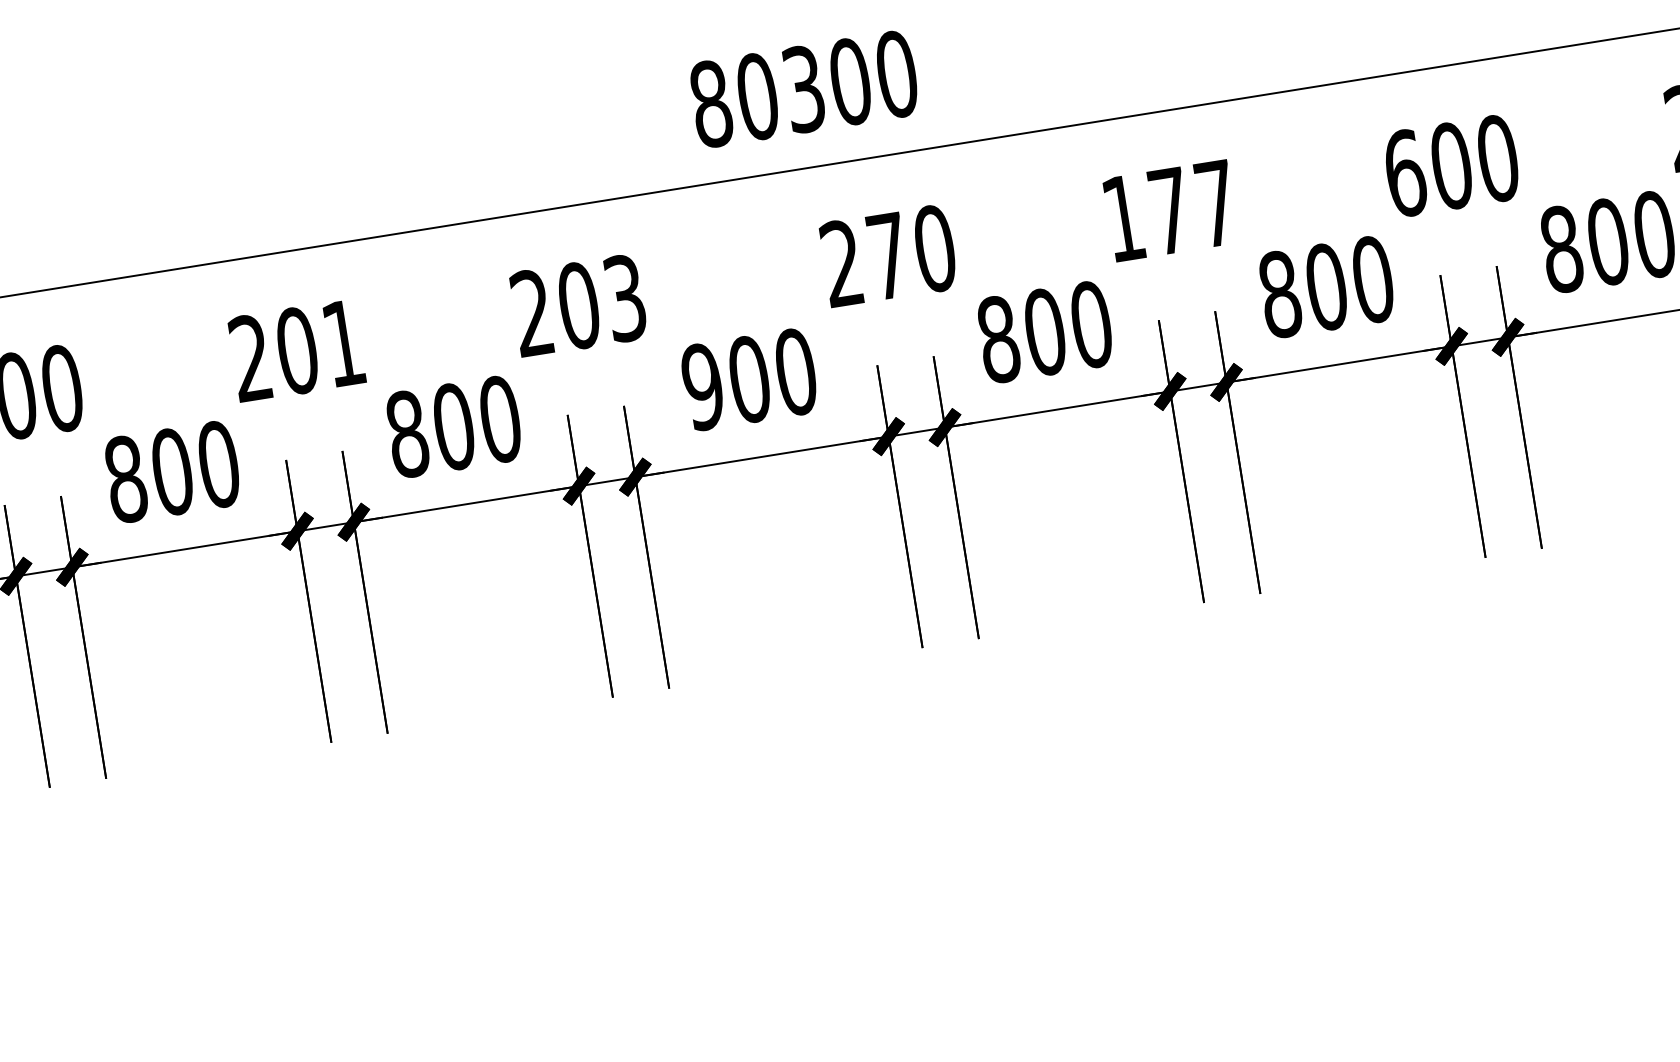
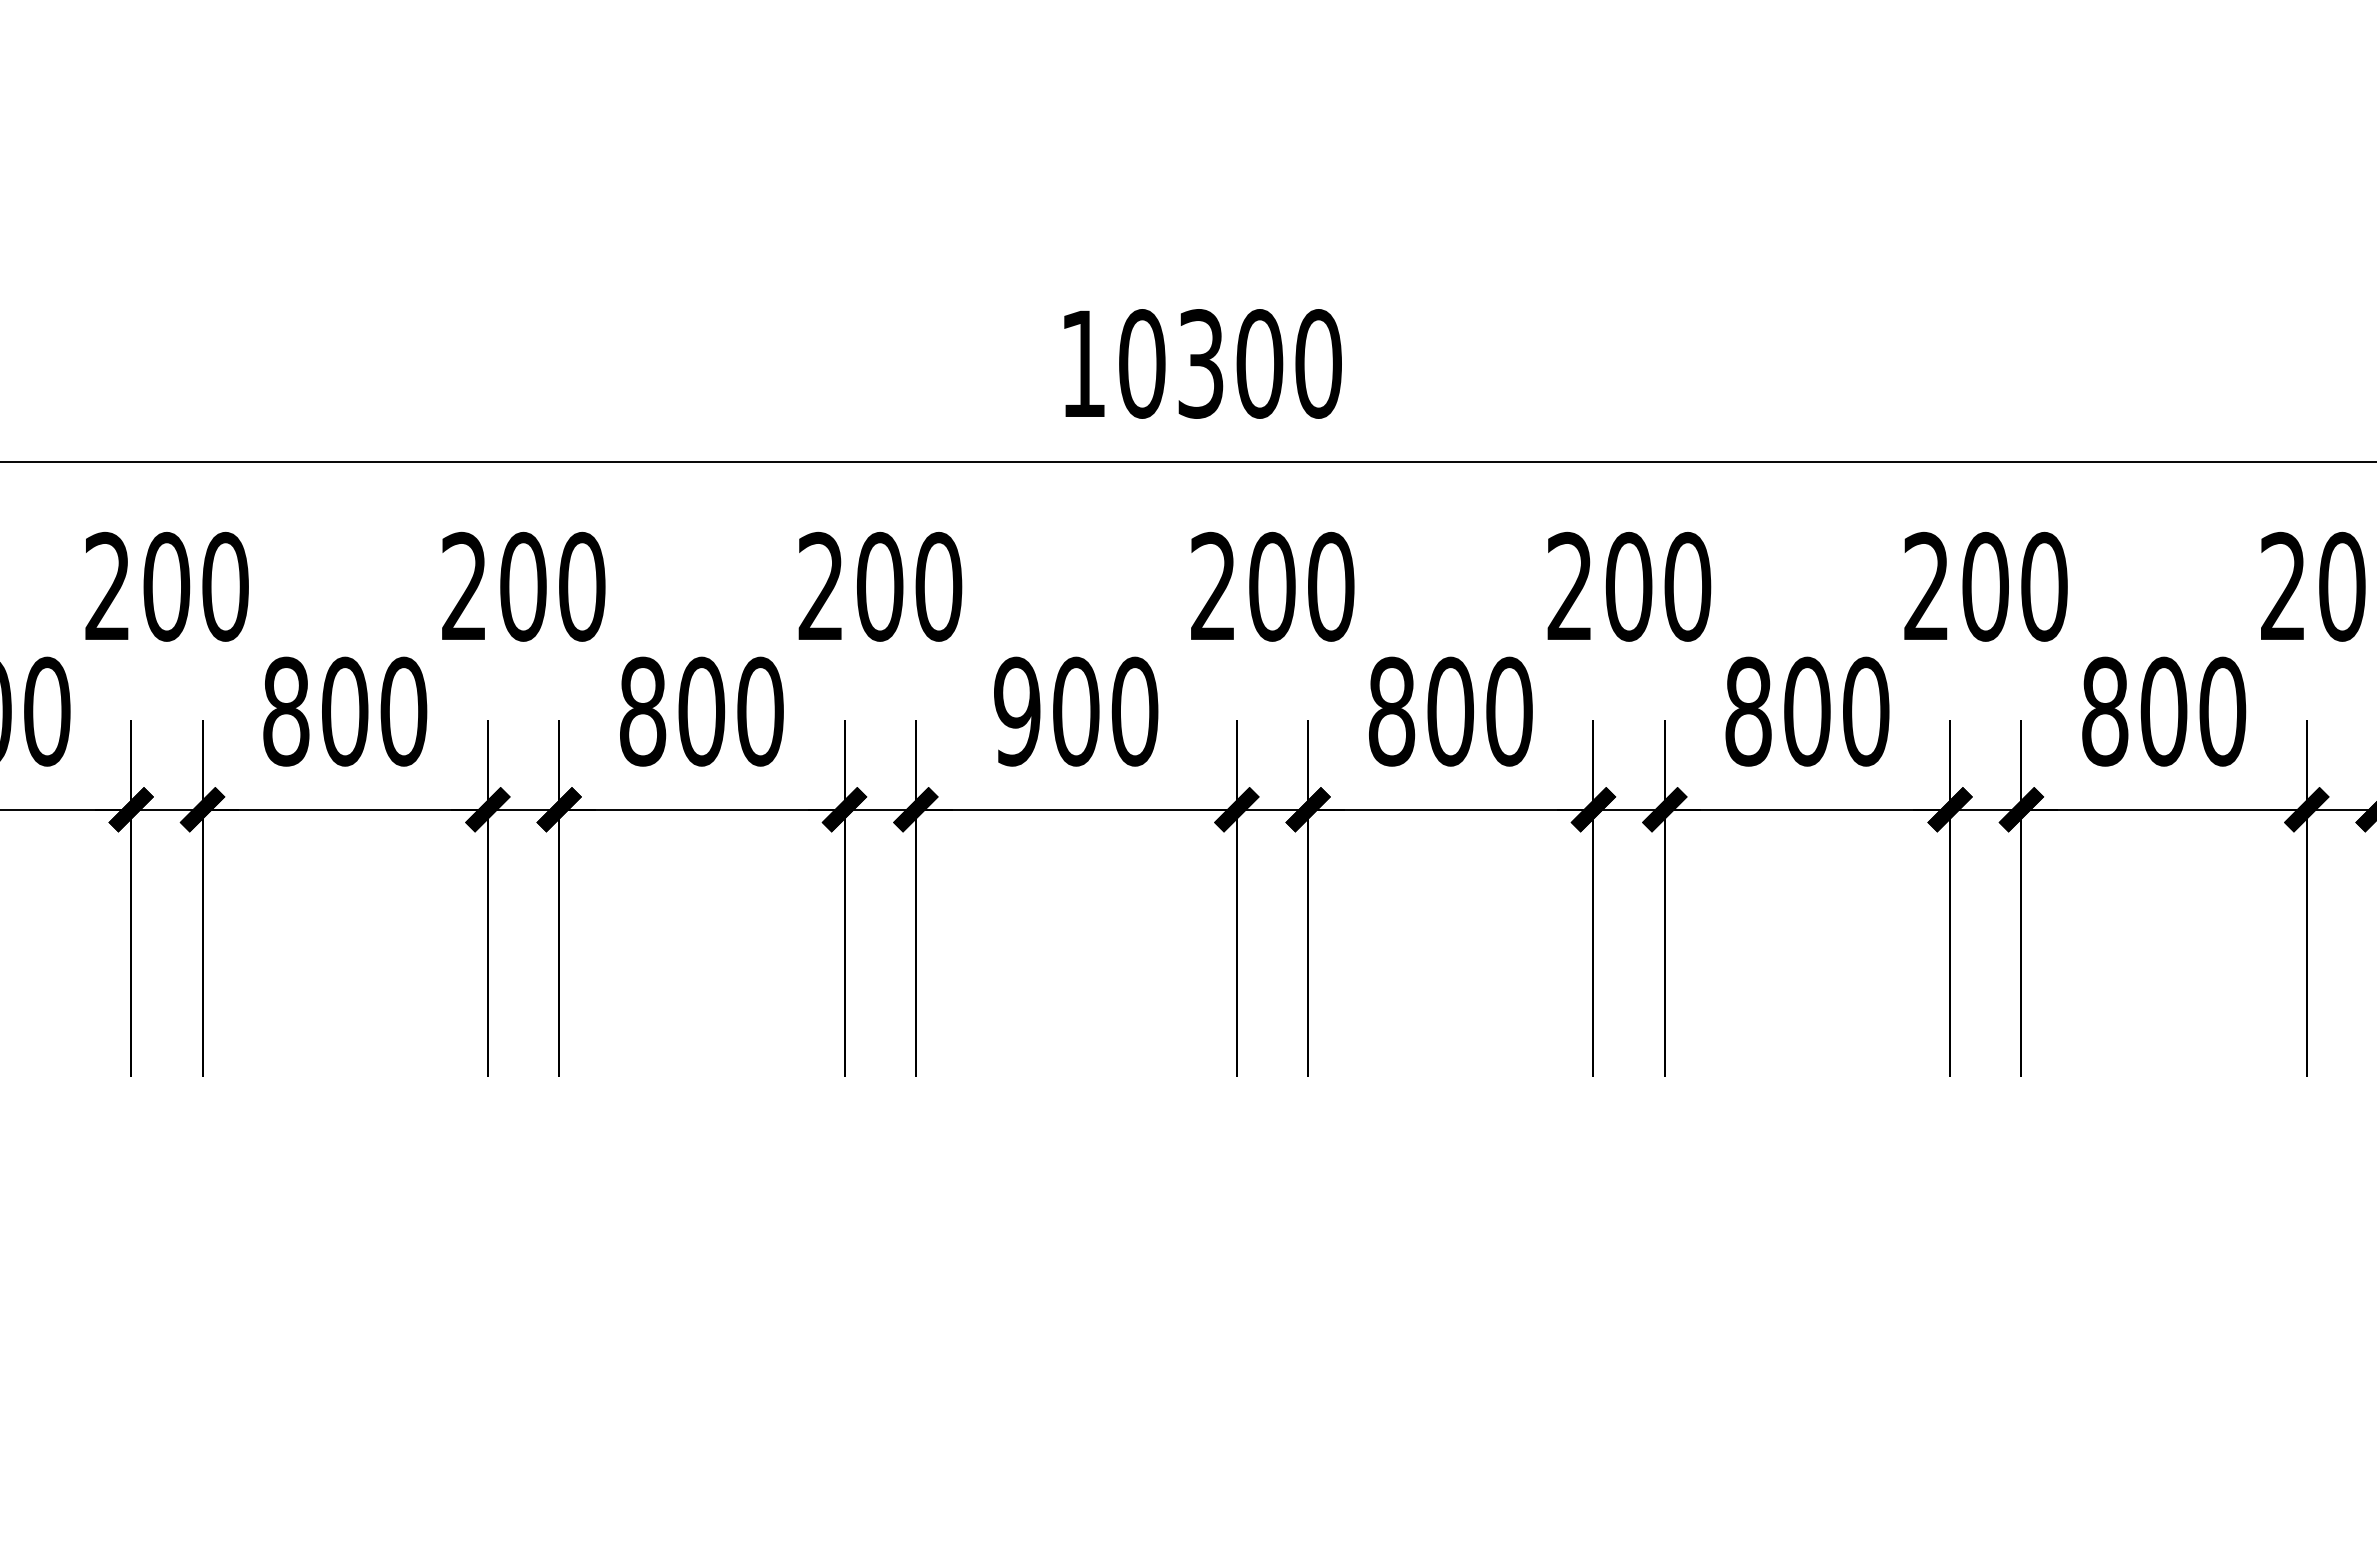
text: (711, 103) -> (1083, 363), 80300 -> 10300
text: (1405, 173) -> (1927, 586), 600 -> 200
text: (1170, 210) -> (1629, 586), 177 -> 200
text: (888, 255) -> (1272, 586), 270 -> 200
text: (625, 298) -> (938, 586), 203 -> 200
text: (344, 343) -> (582, 586), 201 -> 200

